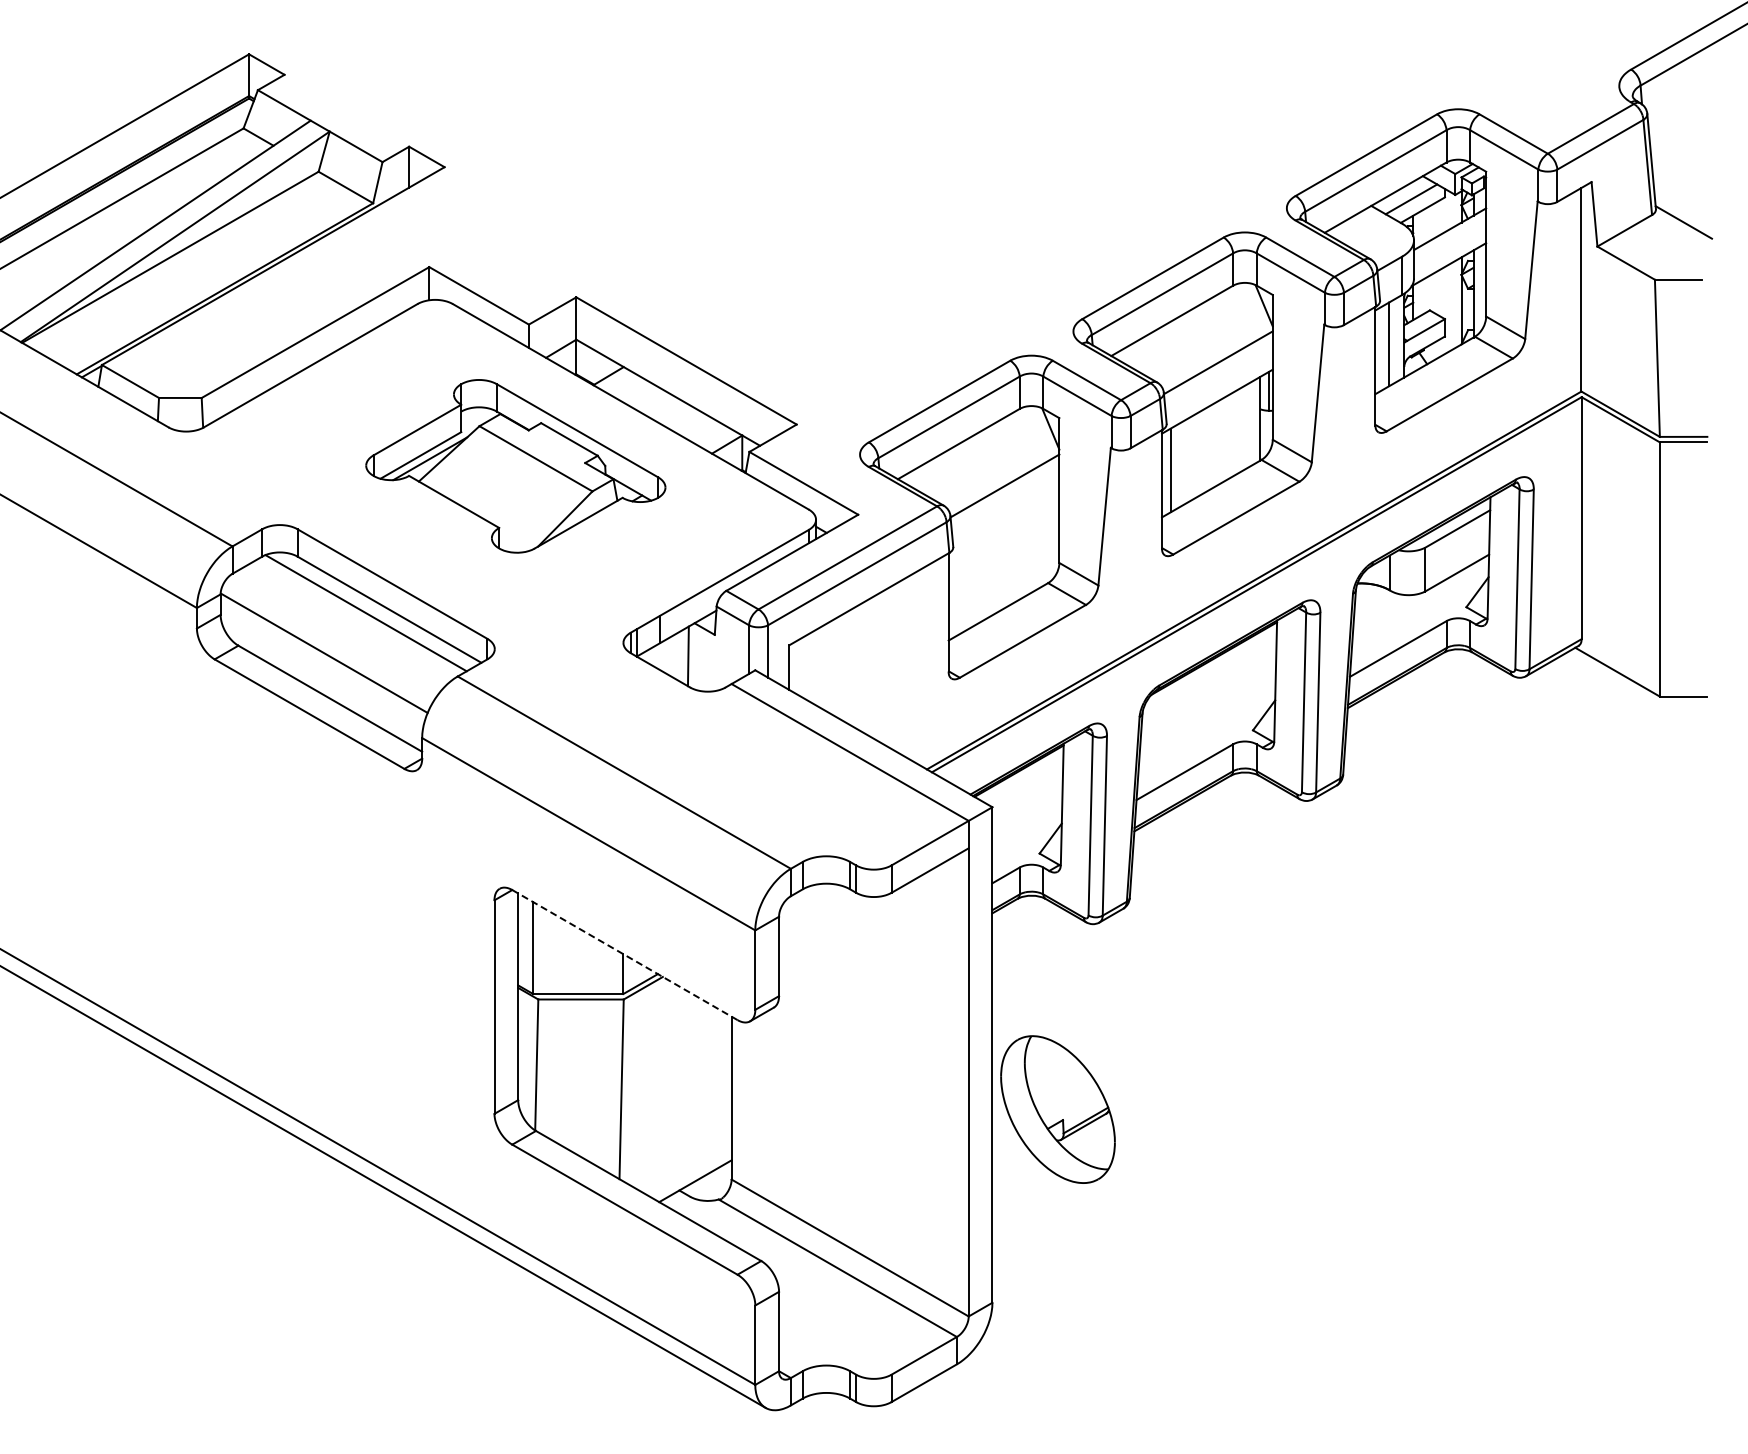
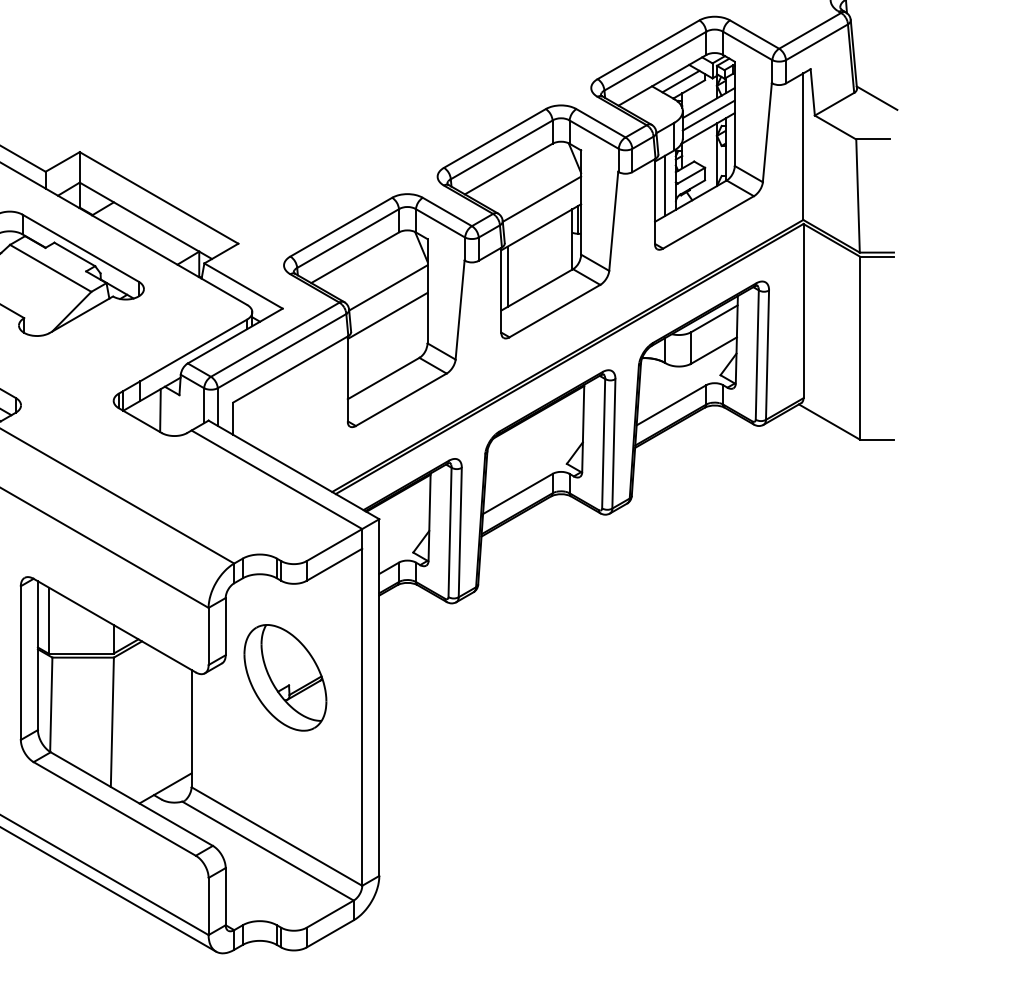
line: (1450, 246) -> (709, 115), added
line: (1003, 524) -> (387, 315), added
line: (624, 954) -> (114, 625), dashed -> solid
part: (1057, 1109) -> (285, 677), moved

